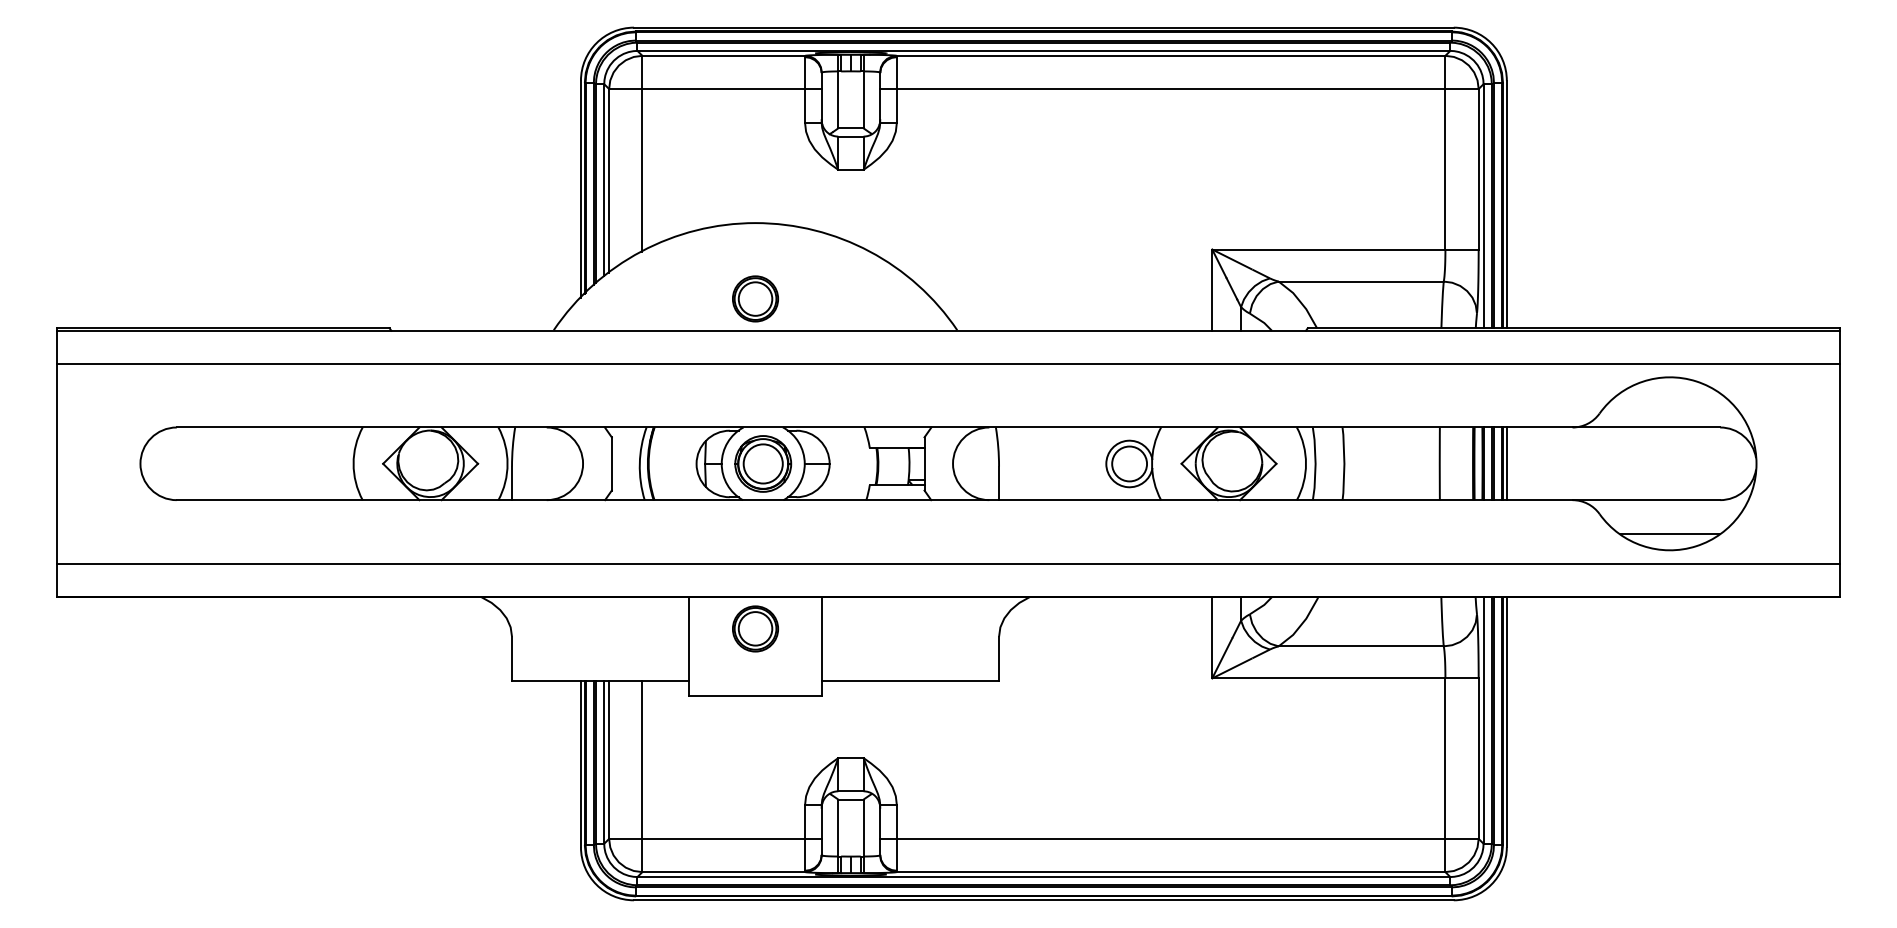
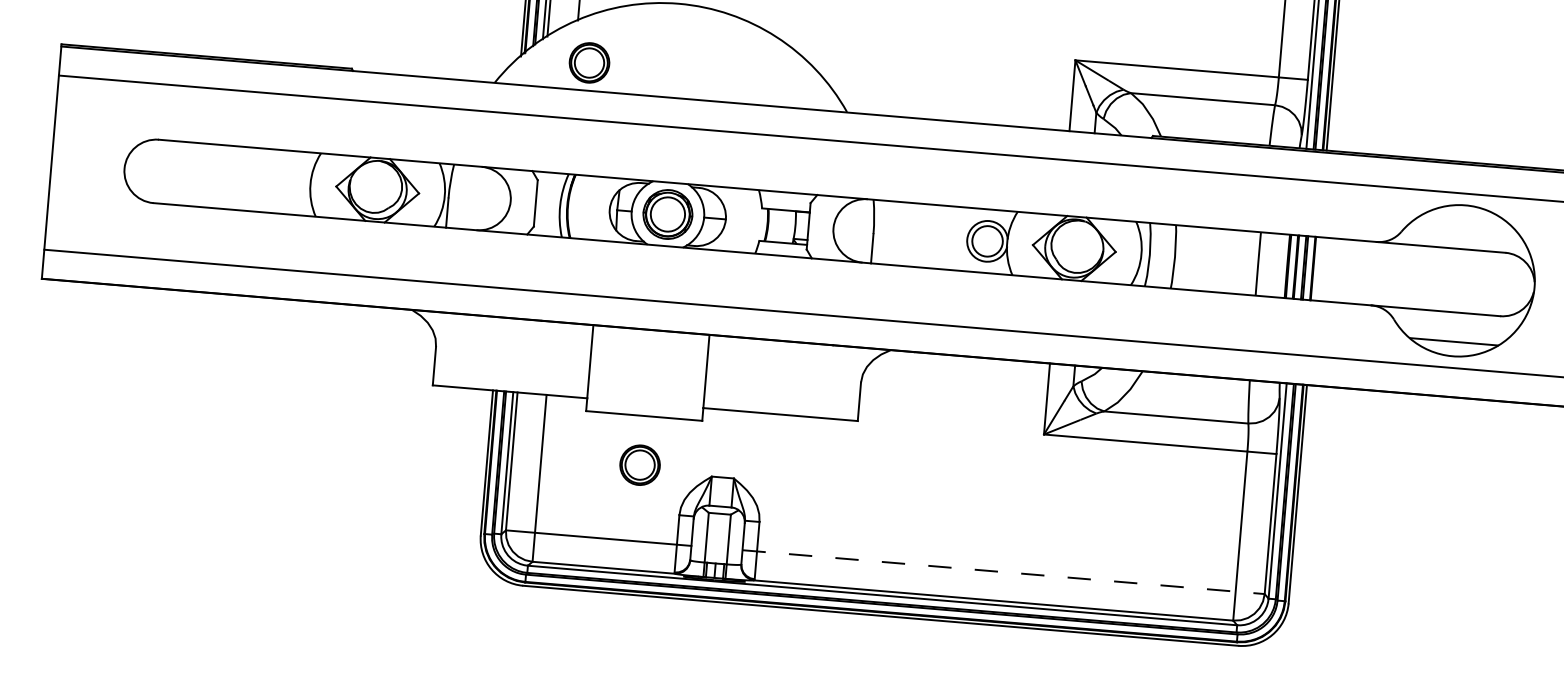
part: (755, 298) -> (589, 62), moved
line: (1506, 463) -> (1316, 268), removed
part: (755, 628) -> (640, 464), moved
line: (1179, 838) -> (1003, 571), solid -> dashed

